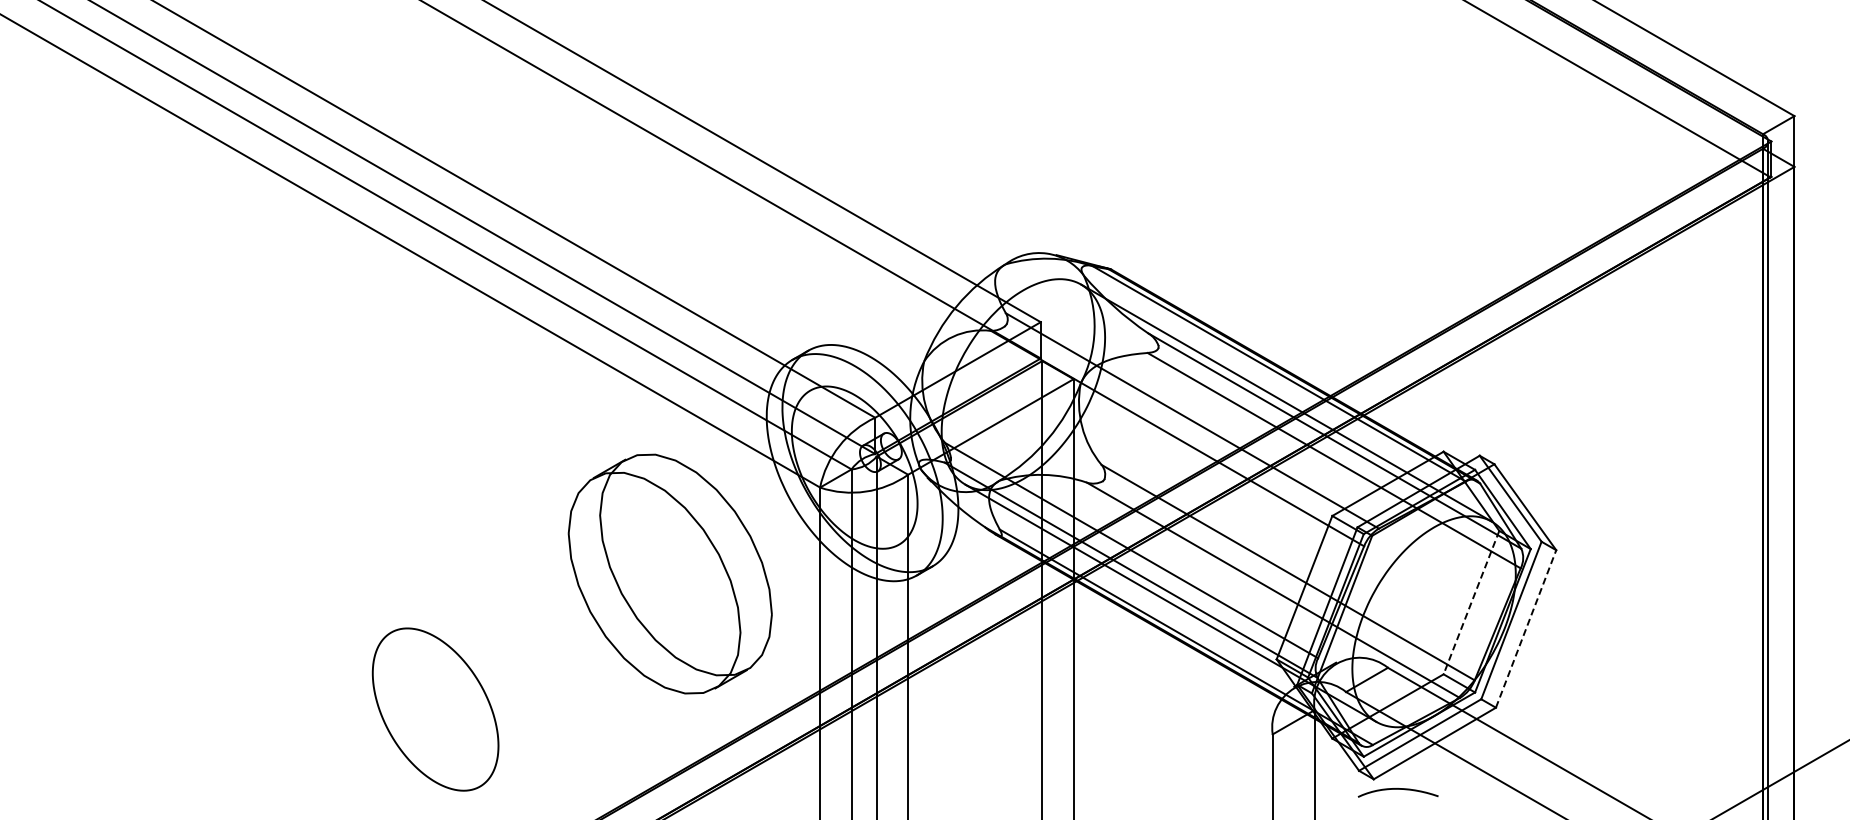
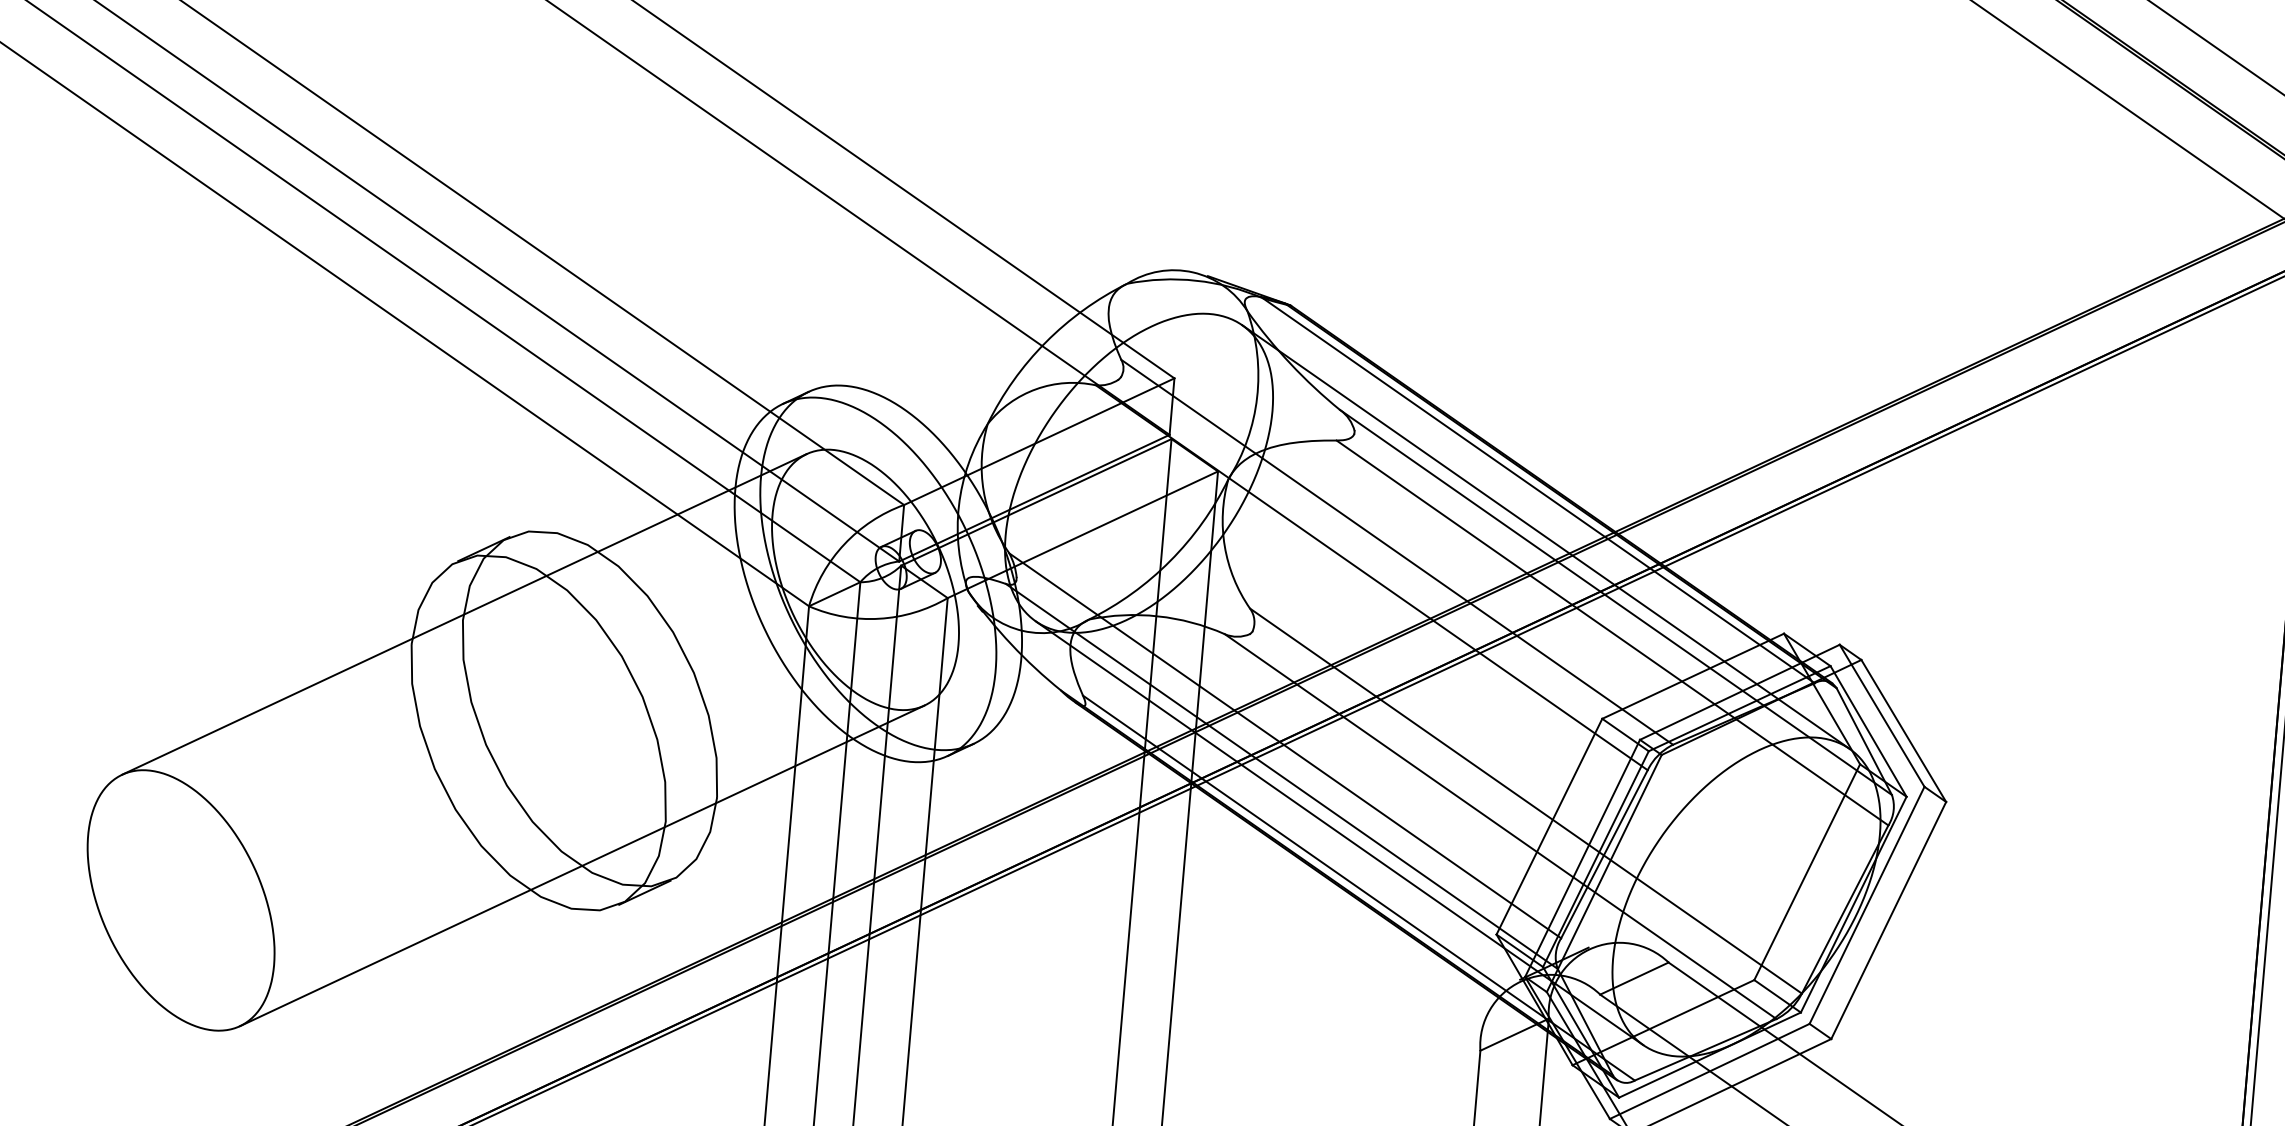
line: (600, 511) -> (464, 614), added
line: (1471, 602) -> (1807, 872), dashed -> solid
line: (1526, 628) -> (1889, 919), dashed -> solid
line: (689, 665) -> (582, 865), added

